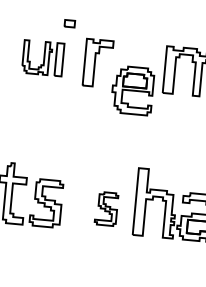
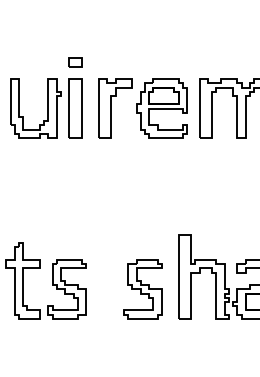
part: (43, 58) -> (46, 108), size x1.43
part: (132, 90) -> (161, 108), moved
part: (106, 209) -> (142, 289), size x1.43

